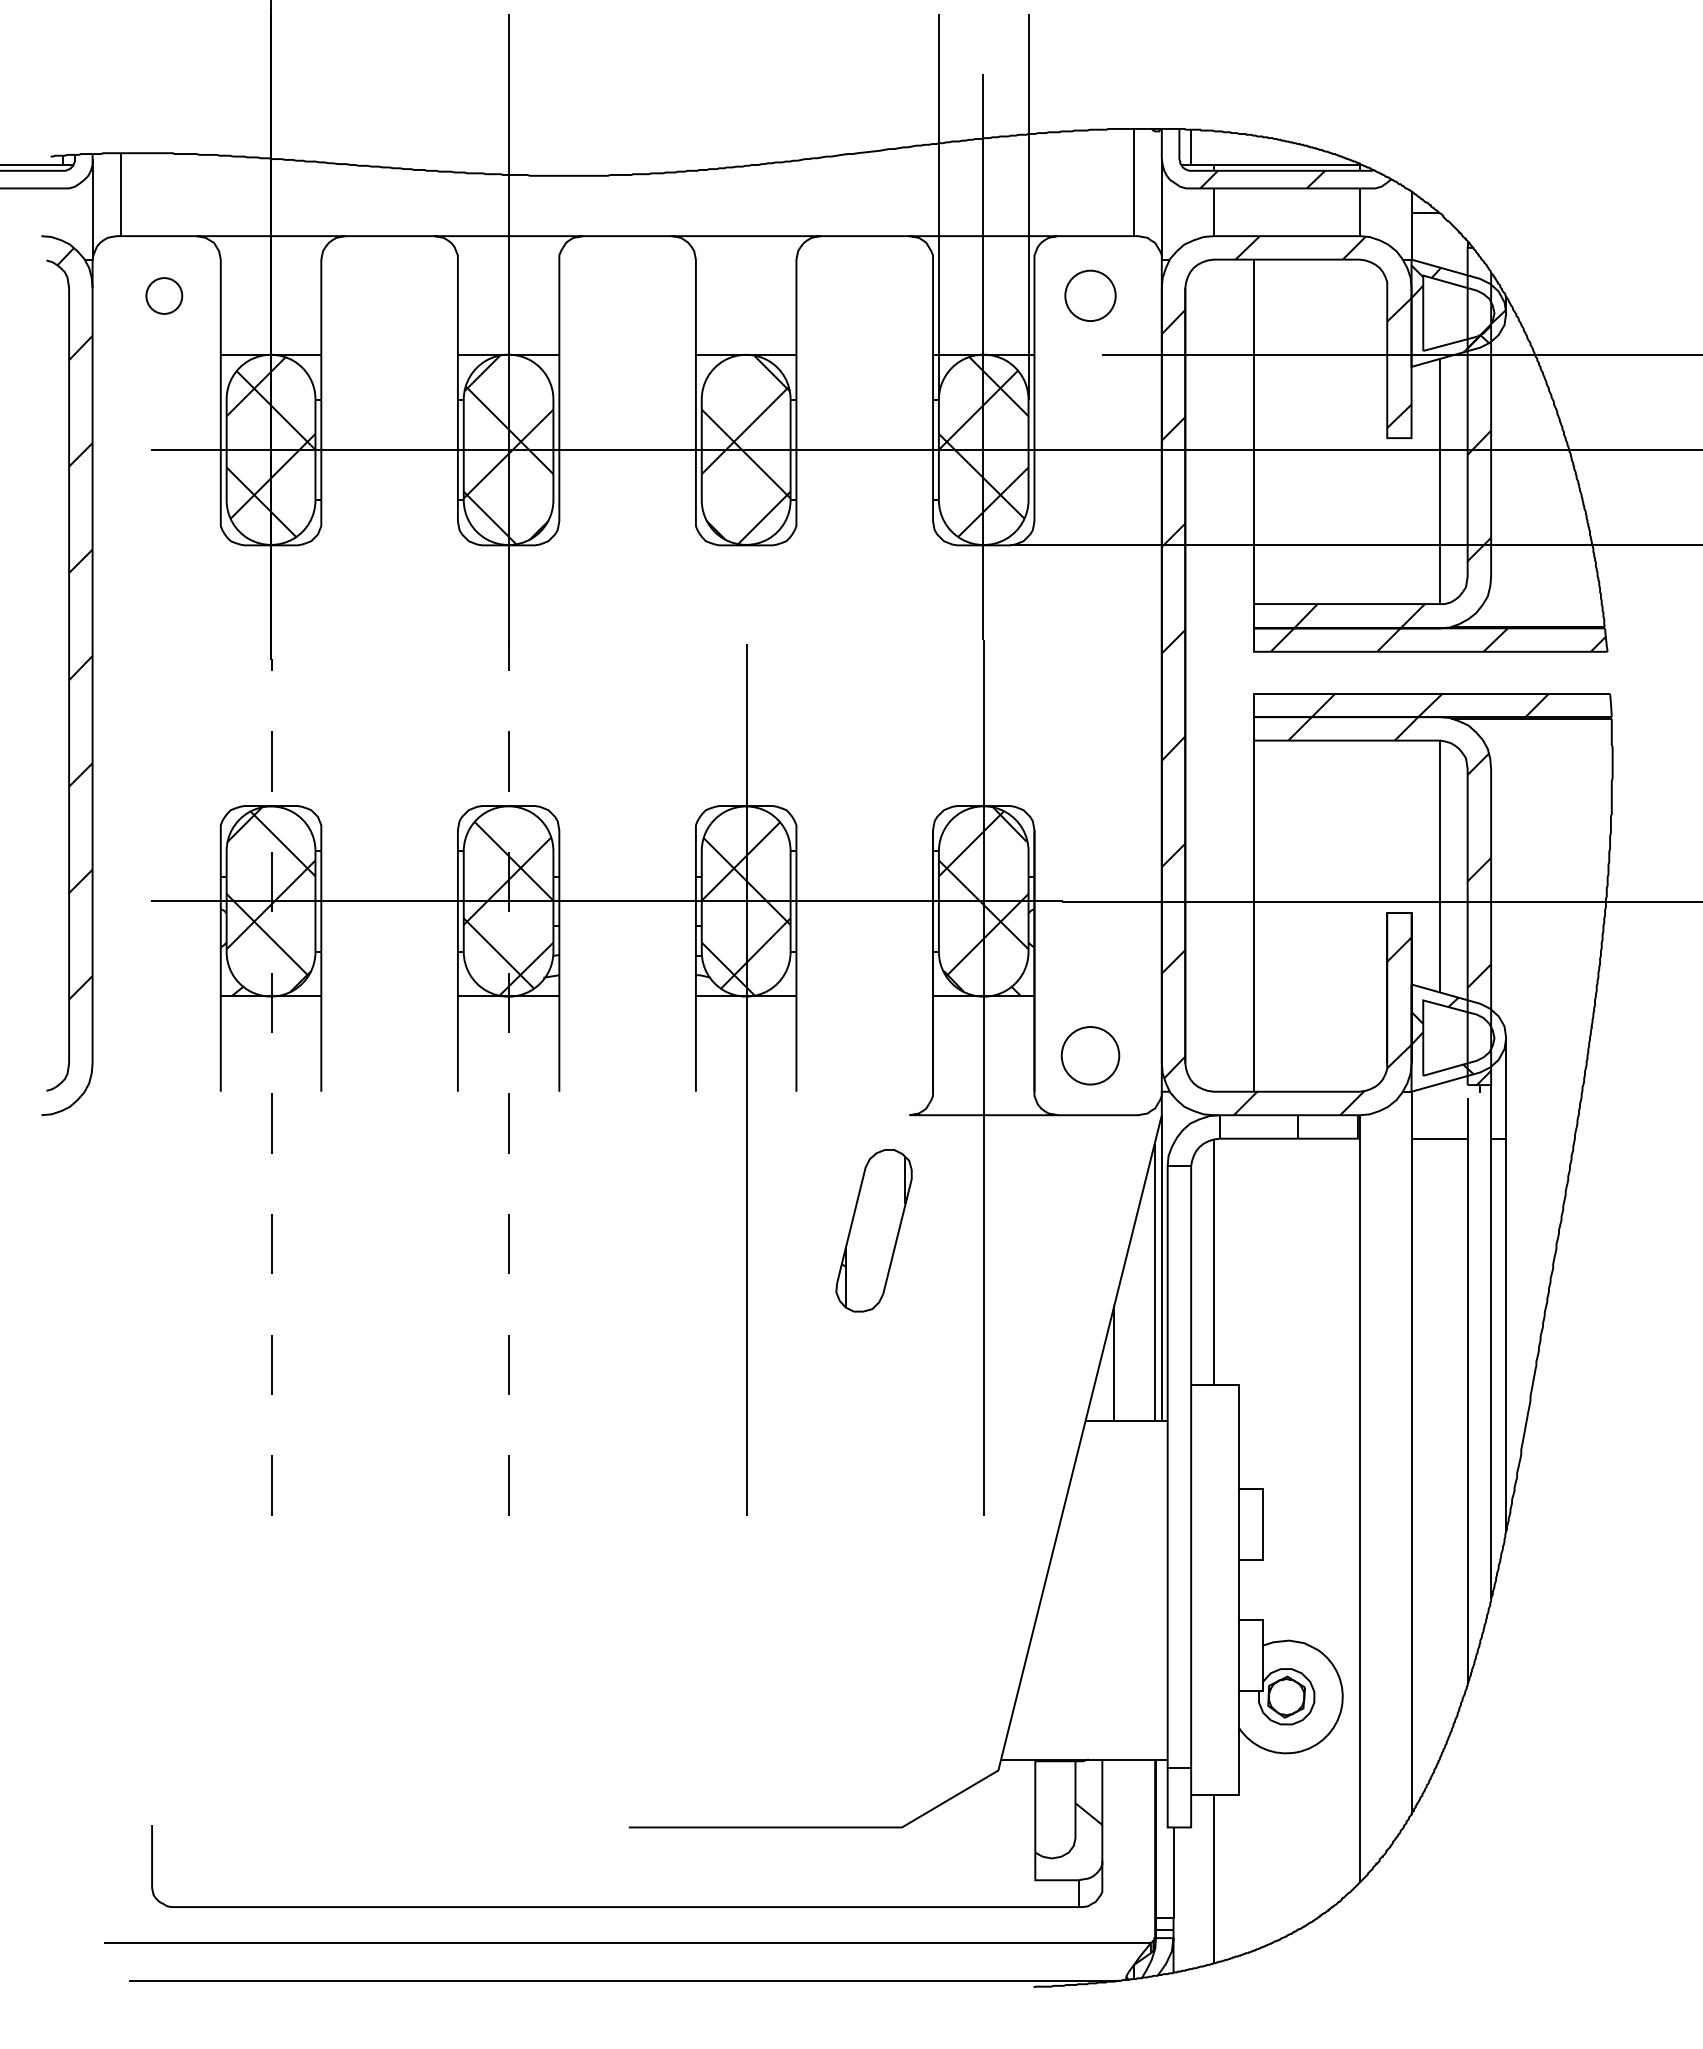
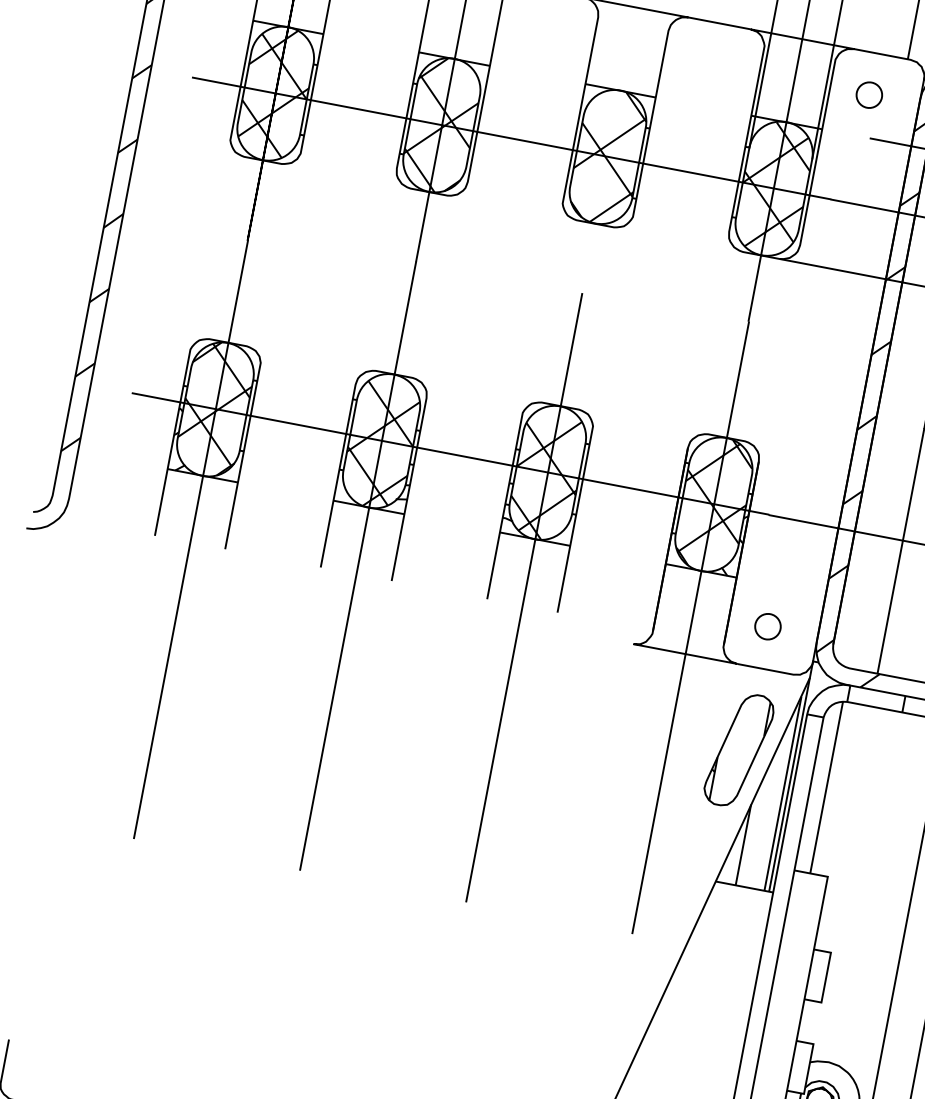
circle: (1090, 295) -> (869, 95), size x0.71
circle: (1090, 1055) -> (768, 626), size x0.62
line: (509, 1079) -> (358, 565), dashed -> solid
line: (271, 1086) -> (191, 538), dashed -> solid
part: (873, 1230) -> (738, 749), moved

